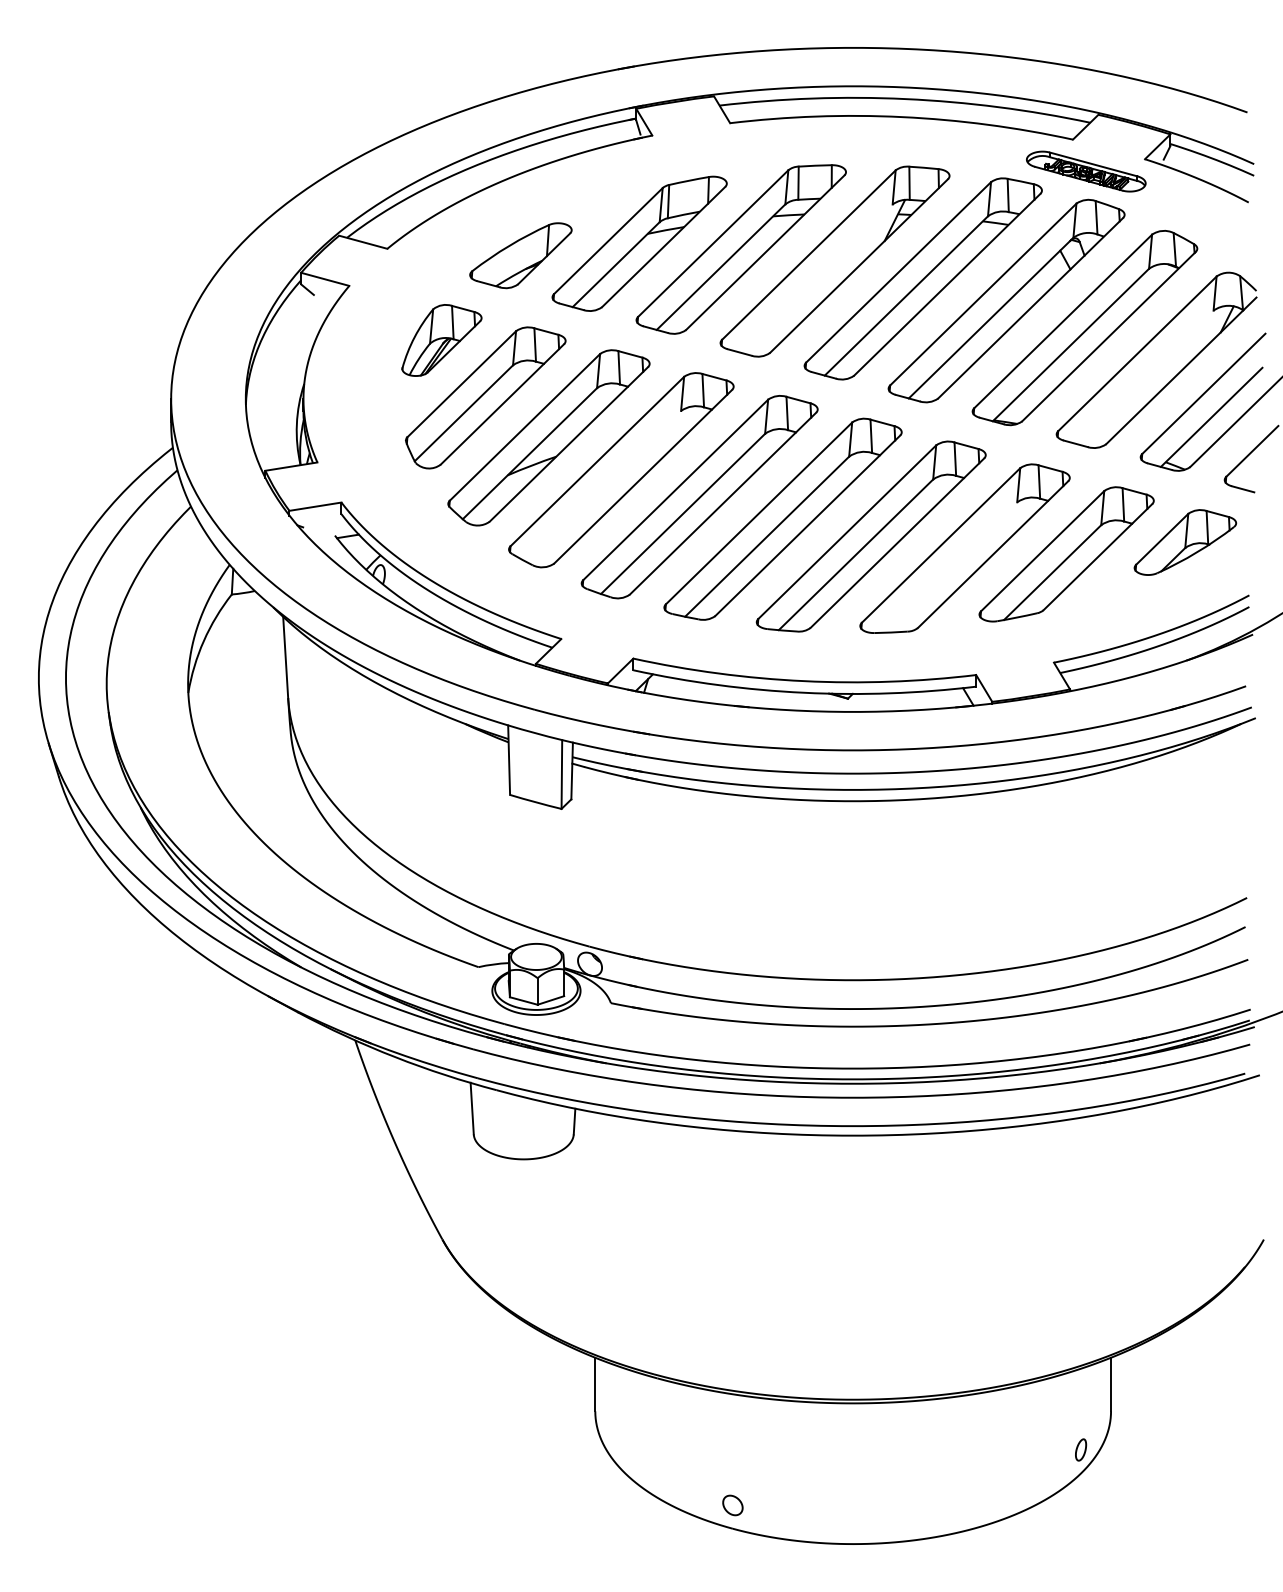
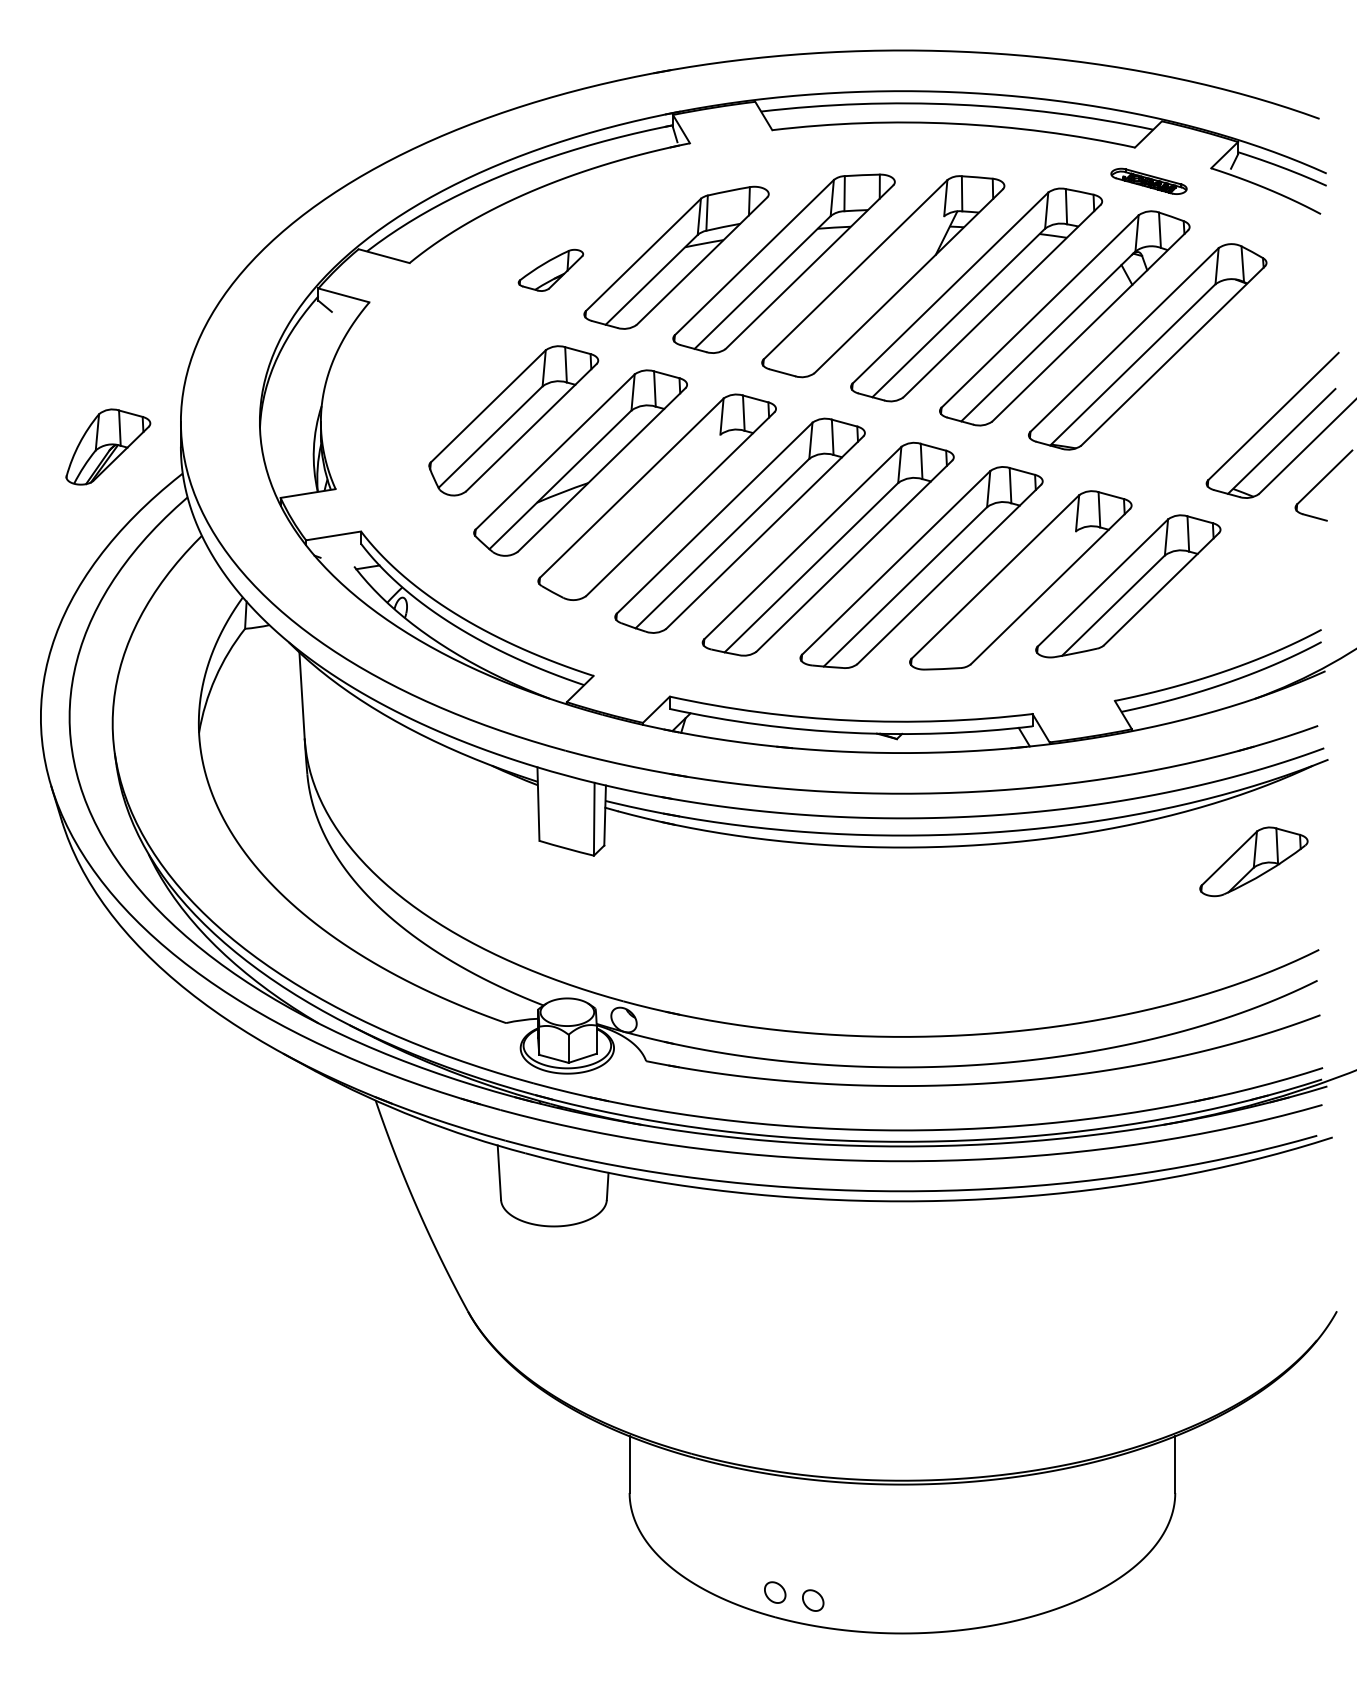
part: (1085, 171) -> (1148, 181), size x0.6
part: (520, 255) -> (550, 270), size x0.6
part: (442, 339) -> (108, 446), moved
part: (1156, 359) -> (1223, 380), removed
part: (1184, 542) -> (1253, 861), moved
part: (1081, 1449) -> (1143, 1533), removed
part: (769, 1512) -> (813, 1600), added

